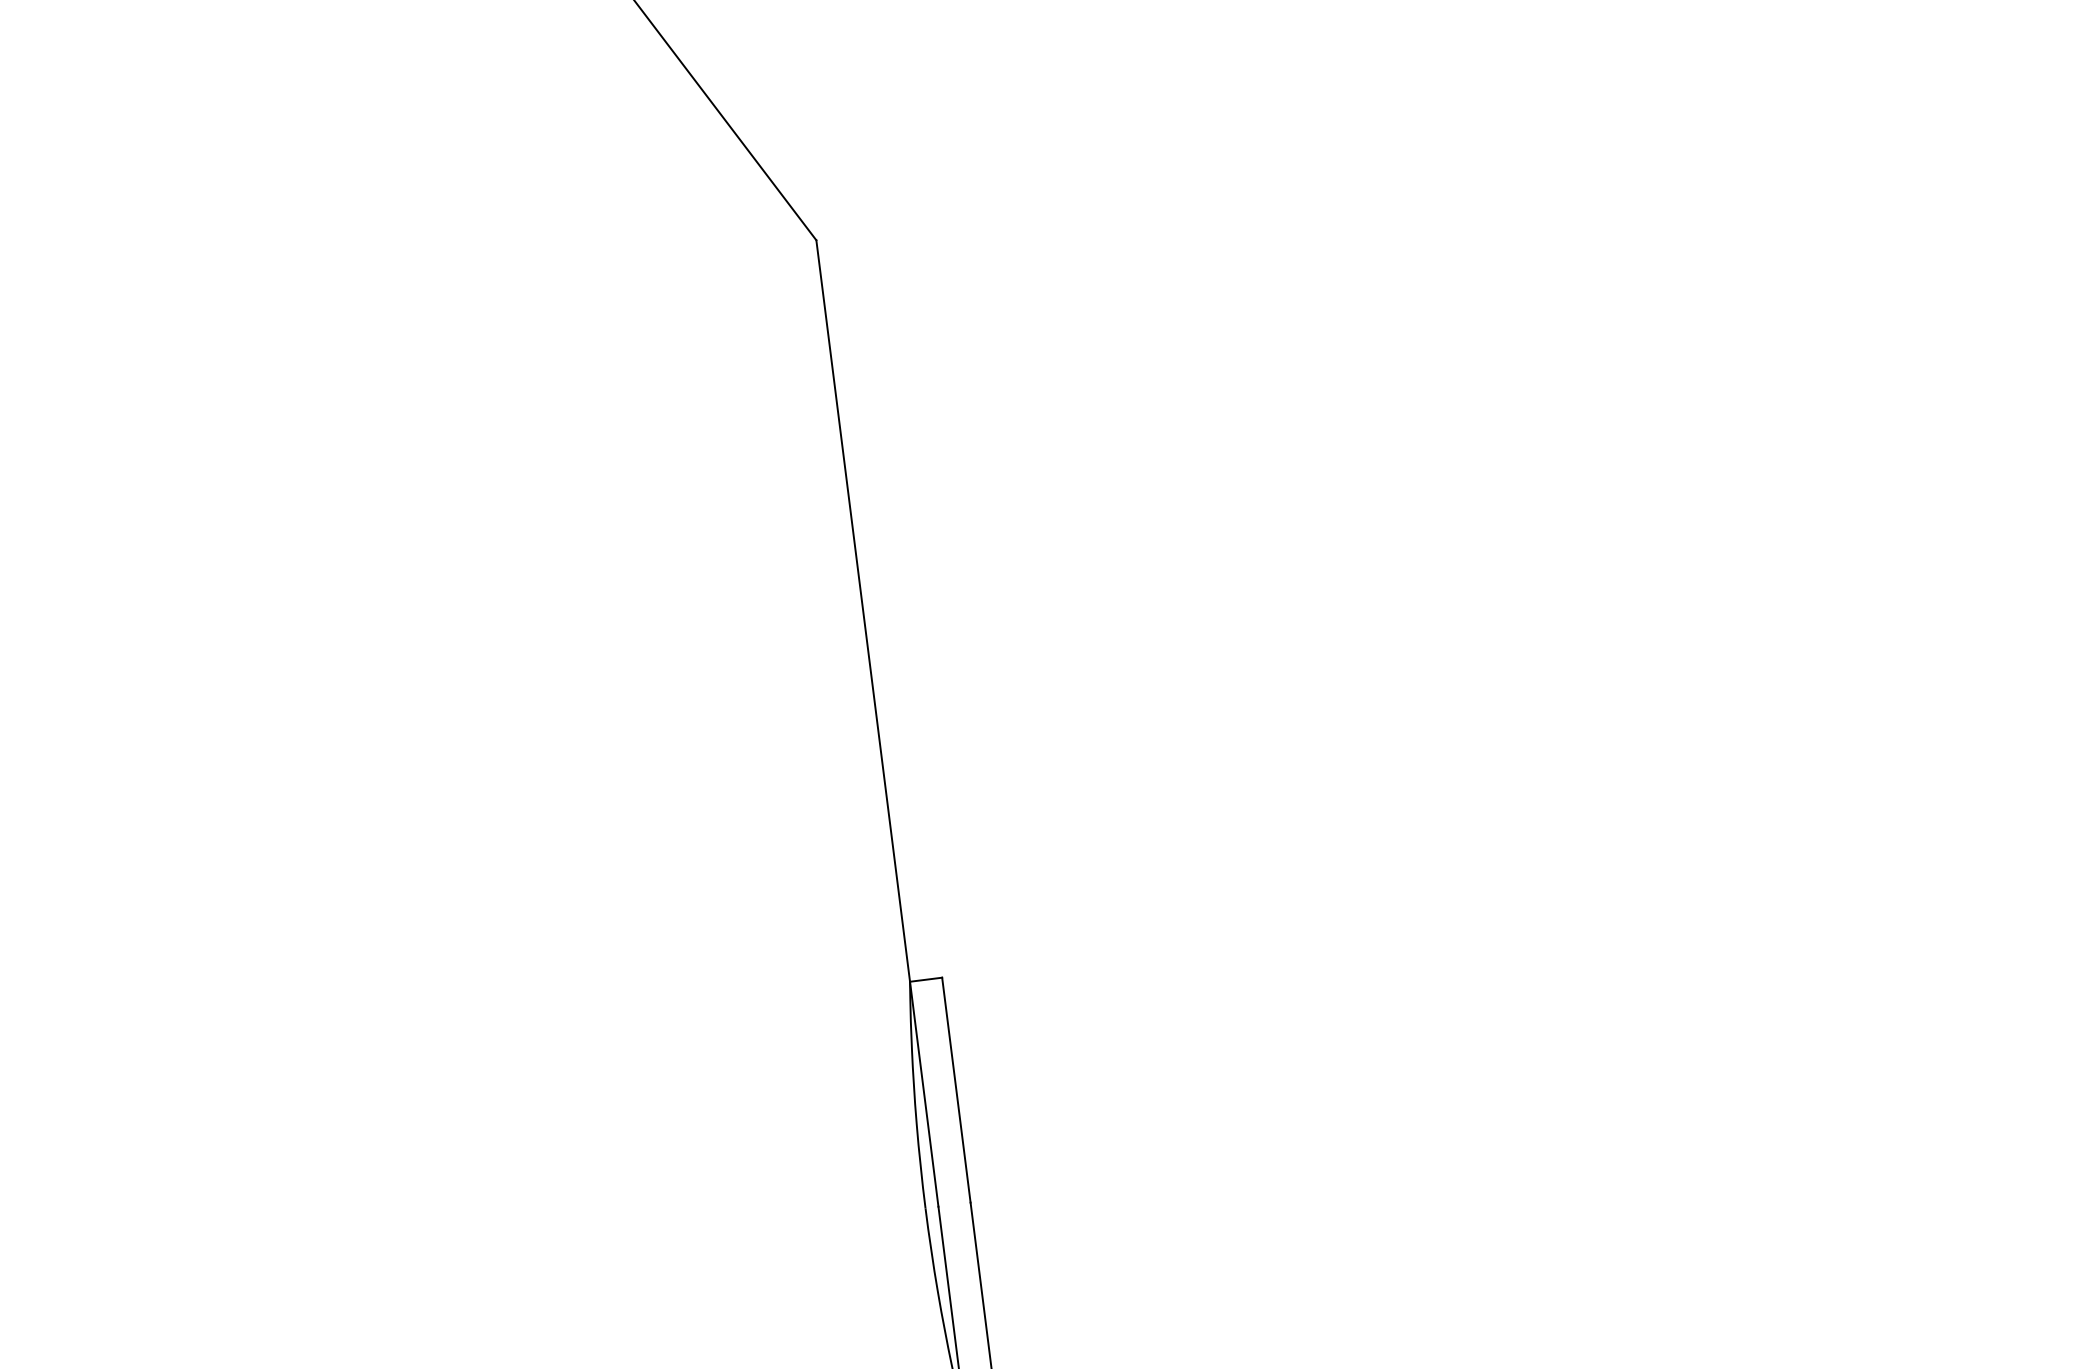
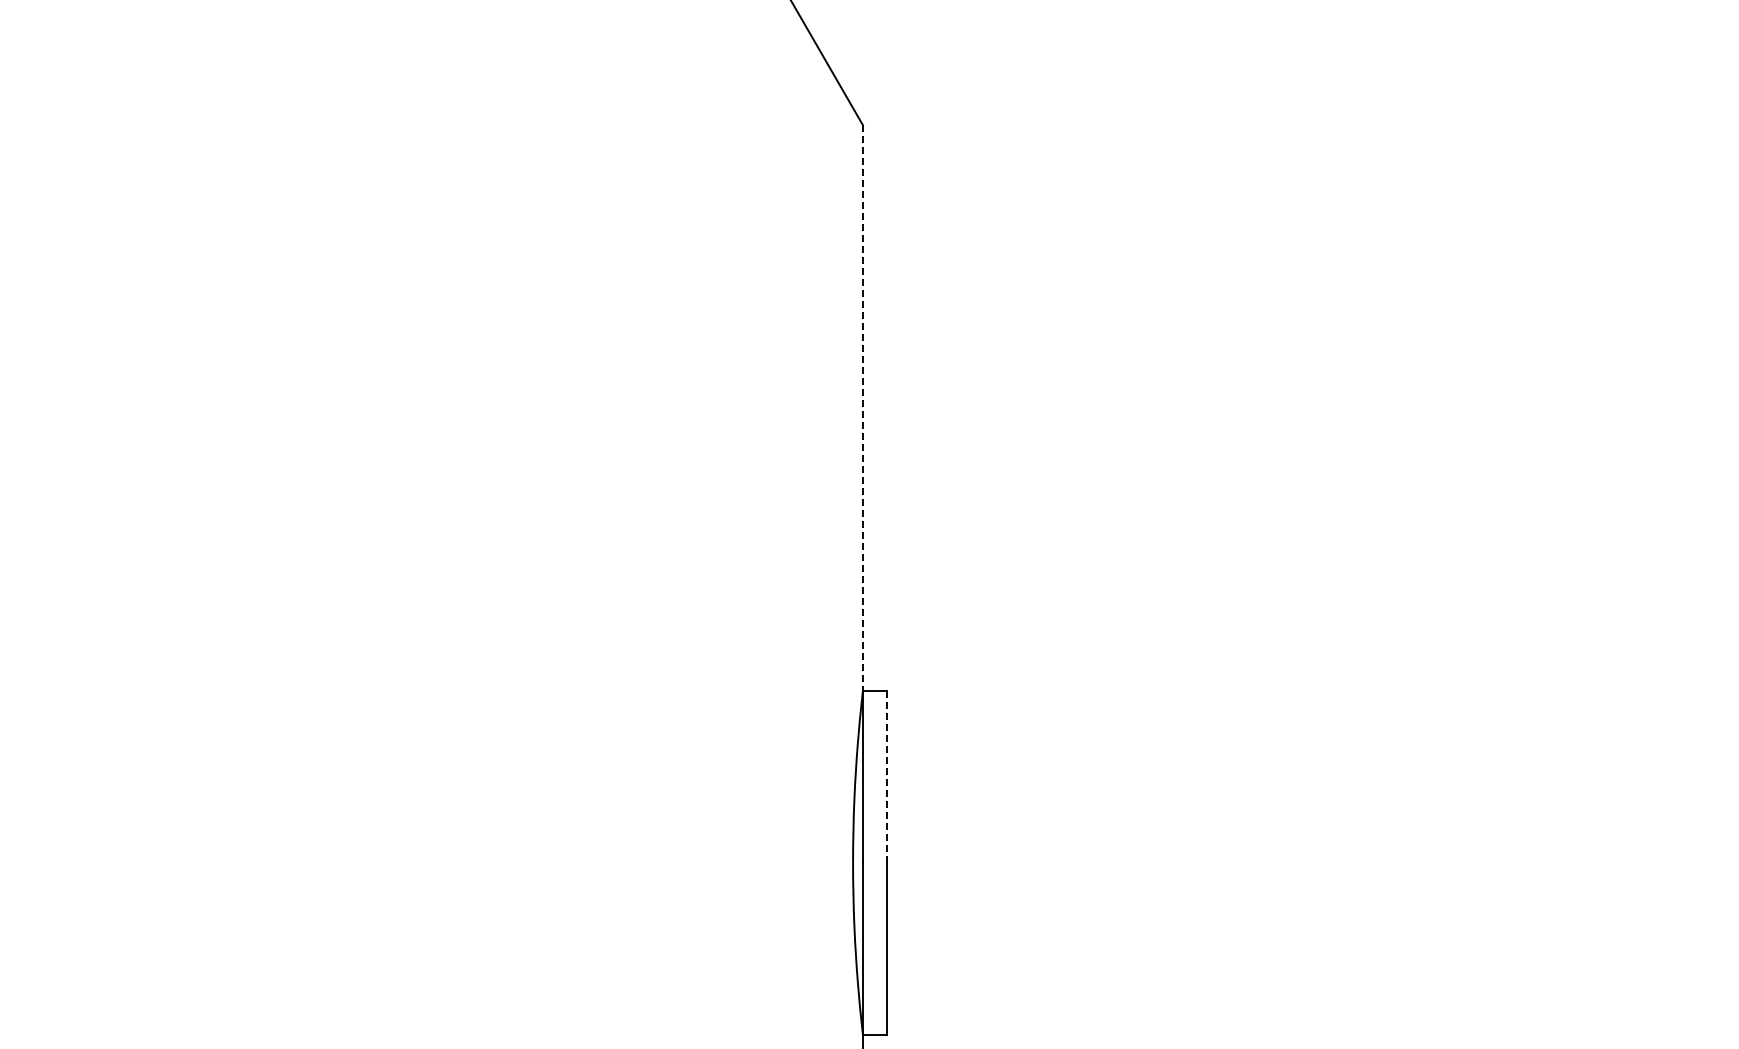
line: (862, 611) -> (862, 408), solid -> dashed
line: (956, 1090) -> (887, 777), solid -> dashed

